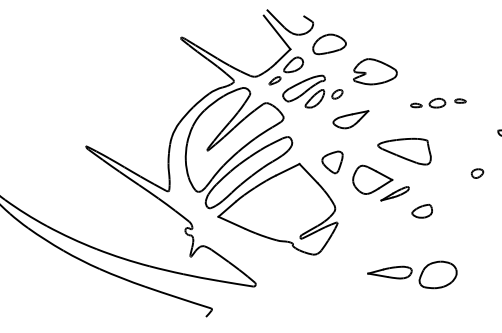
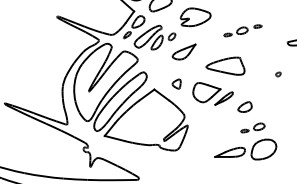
part: (332, 162) -> (176, 84), size x0.6
part: (477, 173) -> (278, 74), size x0.6
part: (428, 241) -> (252, 127), added

